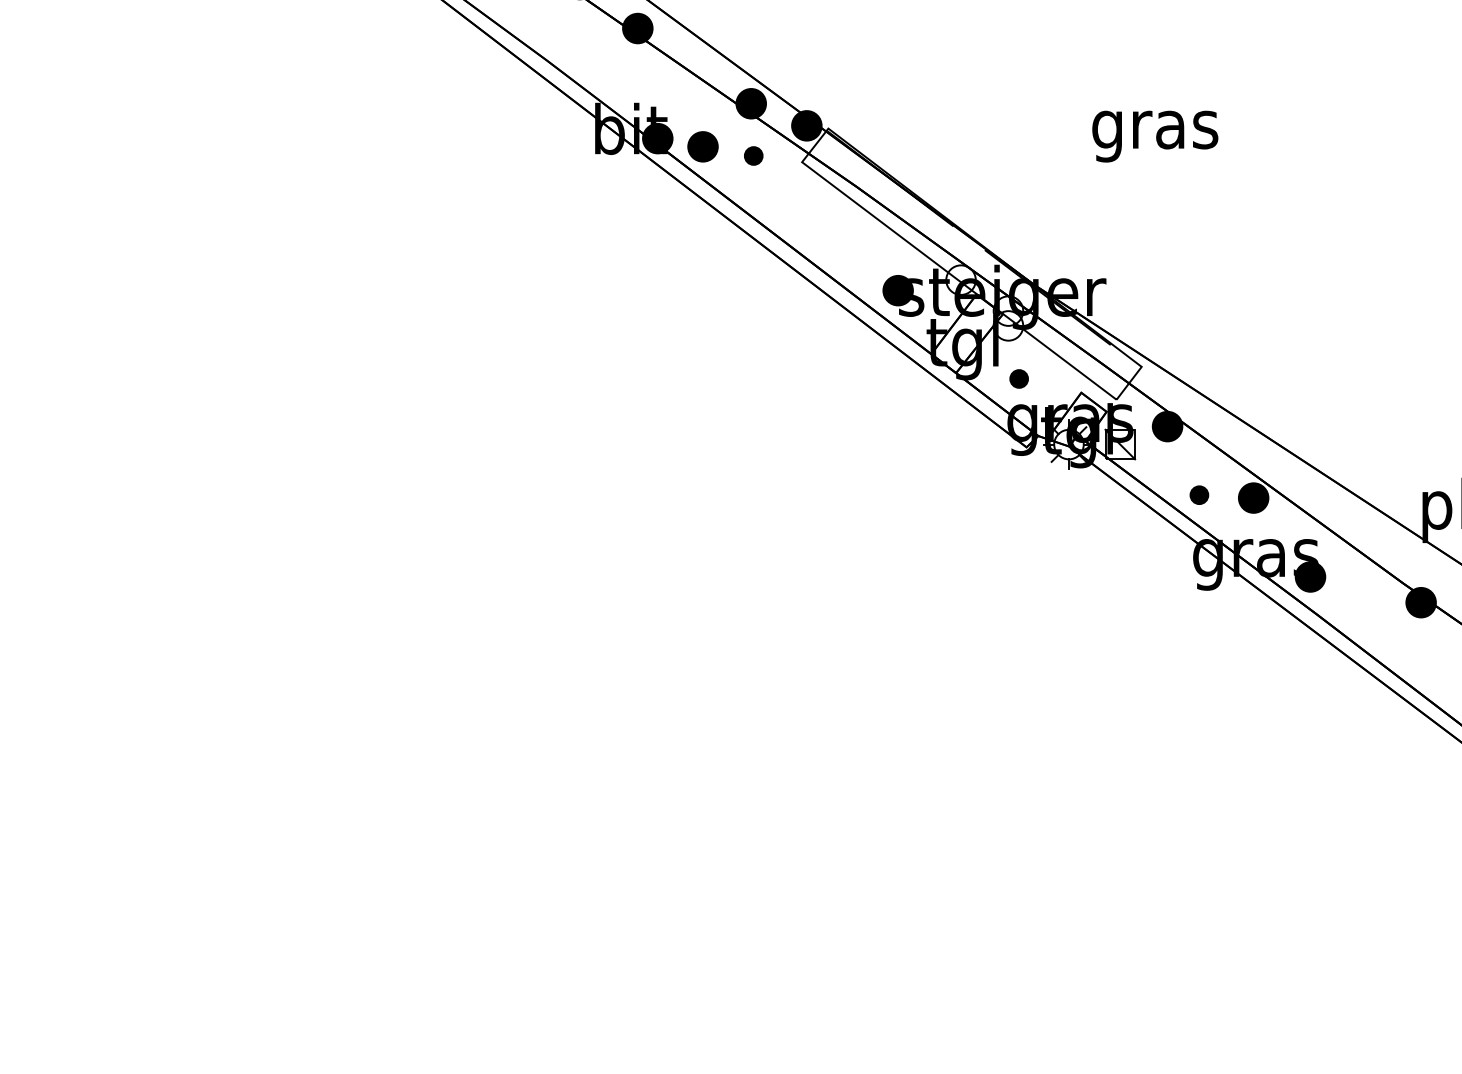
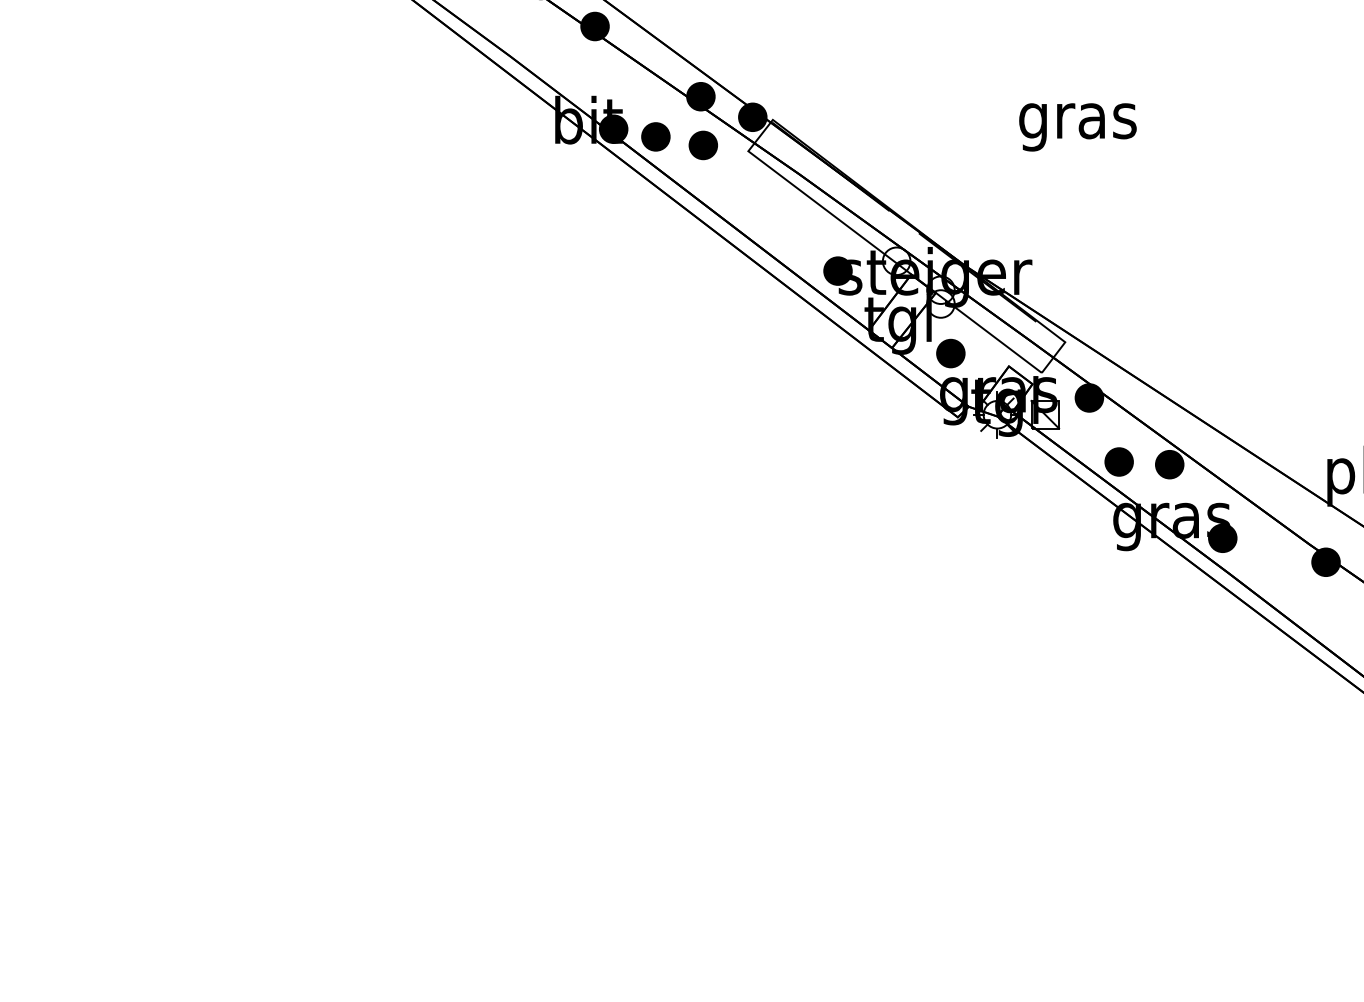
part: (752, 156) -> (702, 145), size x1.67
part: (1018, 378) -> (950, 353), size x1.67
part: (1198, 494) -> (1118, 461), size x1.67

